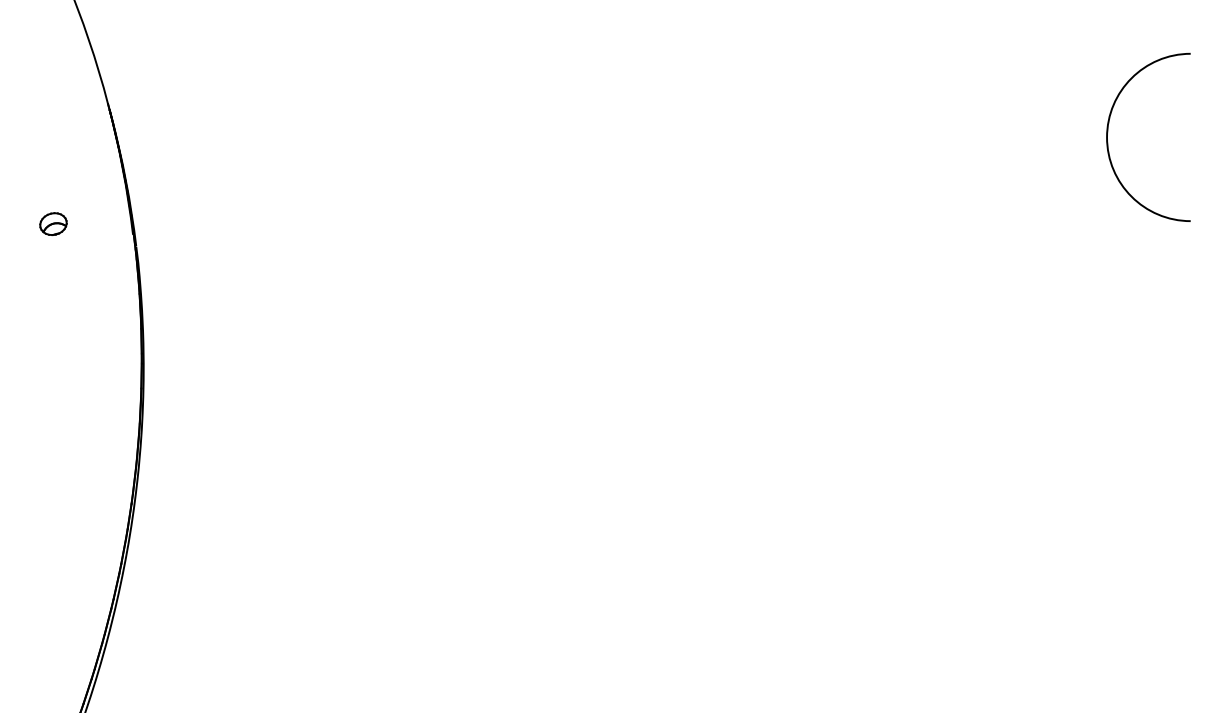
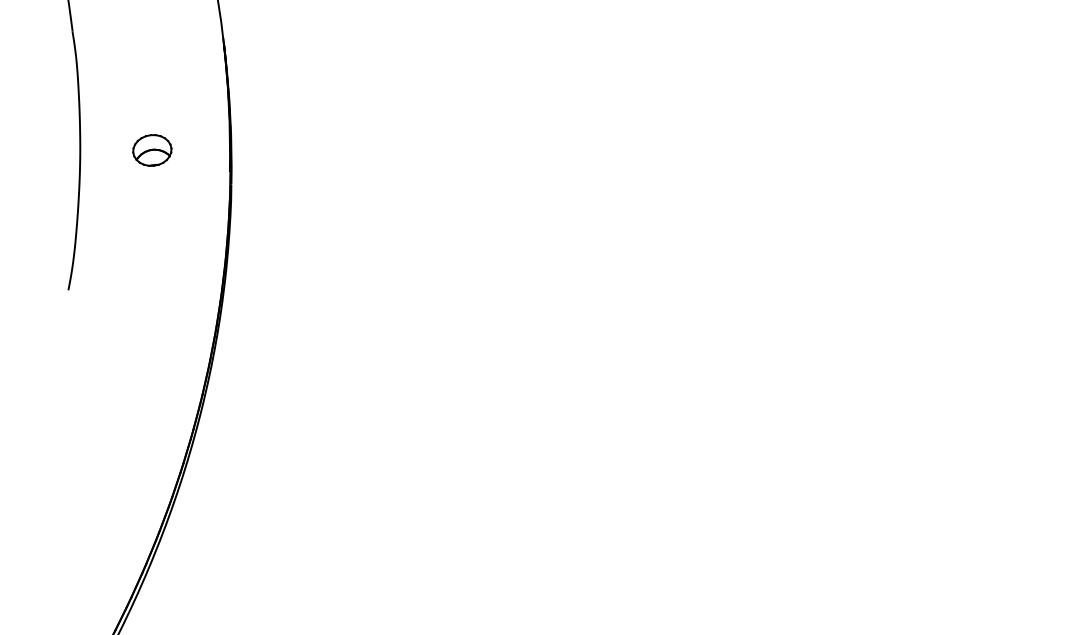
part: (53, 223) -> (152, 149), size x1.43

